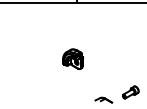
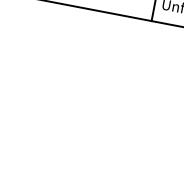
part: (73, 58) -> (129, 109), removed

